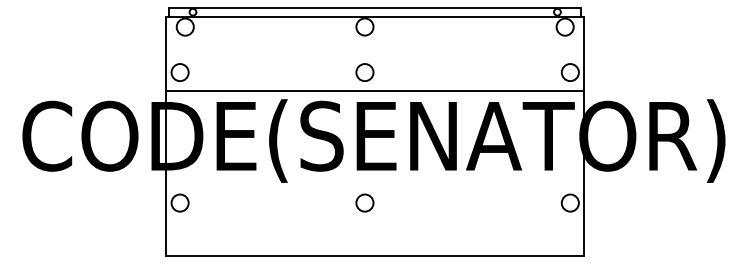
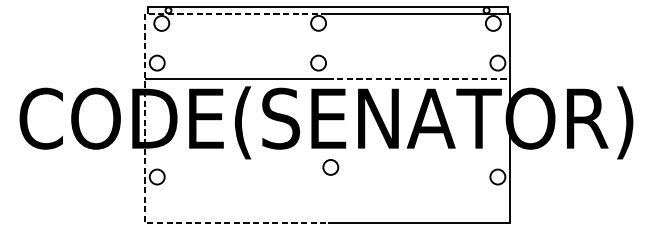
line: (480, 90) -> (419, 78), solid -> dashed
line: (166, 136) -> (145, 118), solid -> dashed
circle: (364, 202) -> (330, 166), moved

